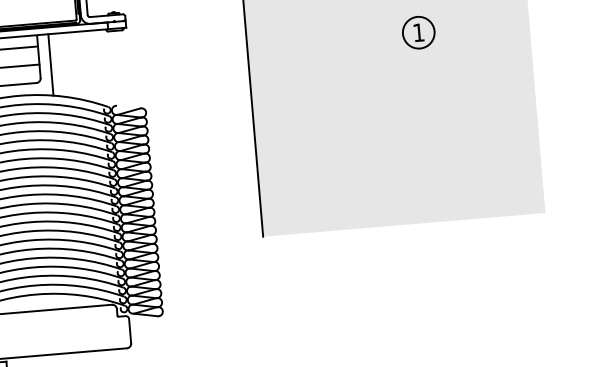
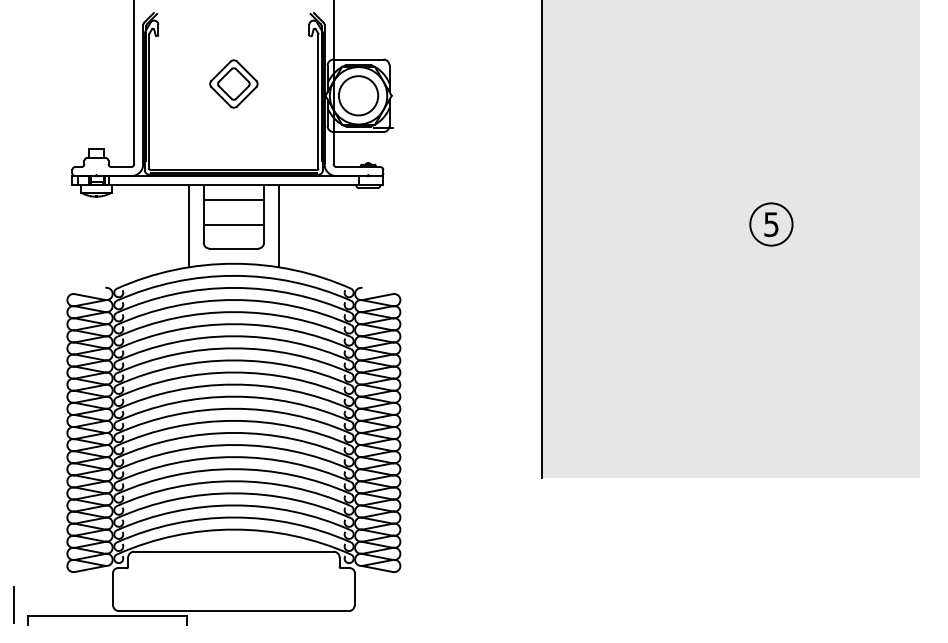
text: (418, 32) -> (771, 224), 1 -> 5

